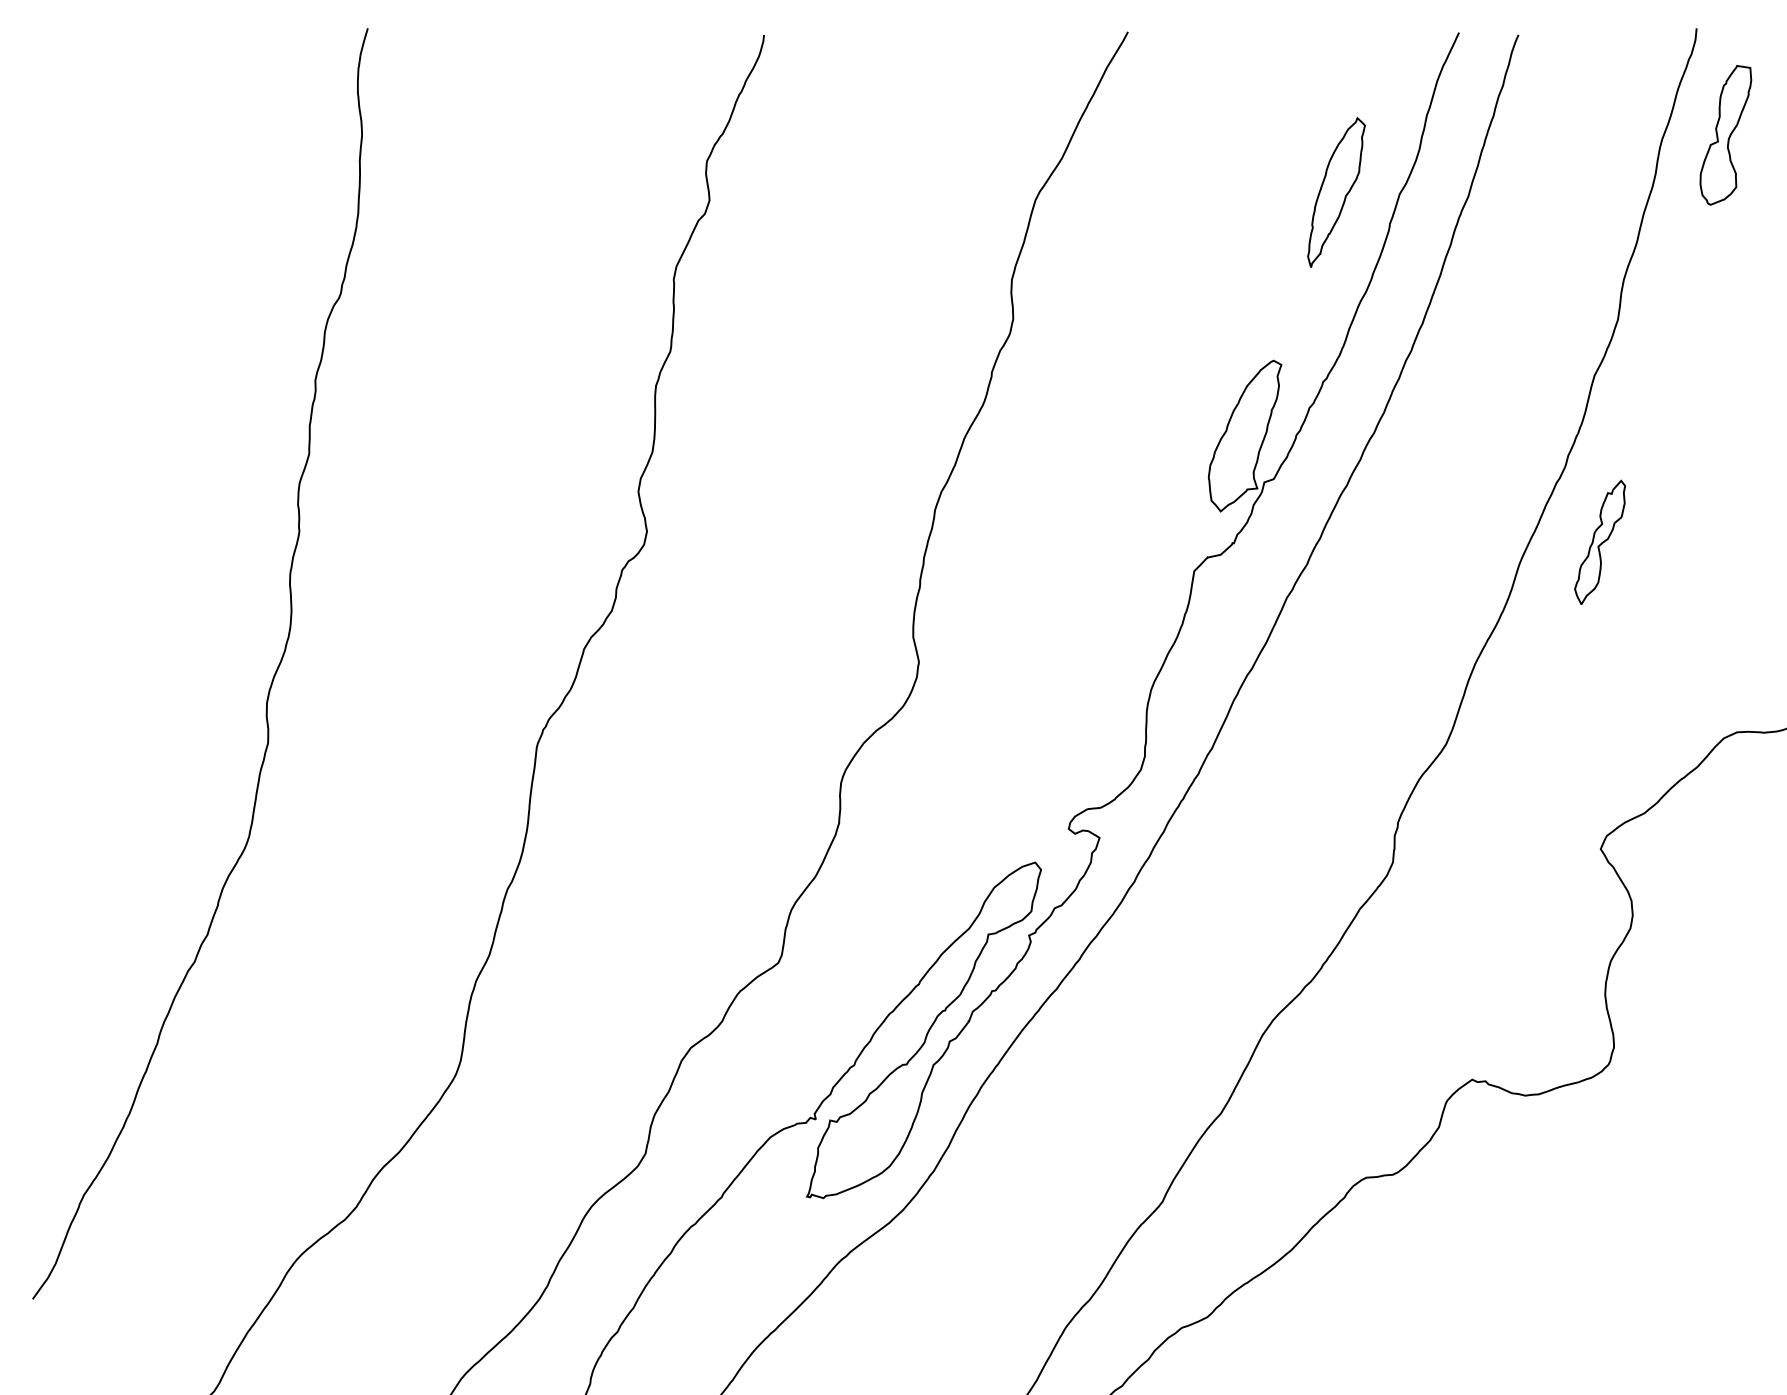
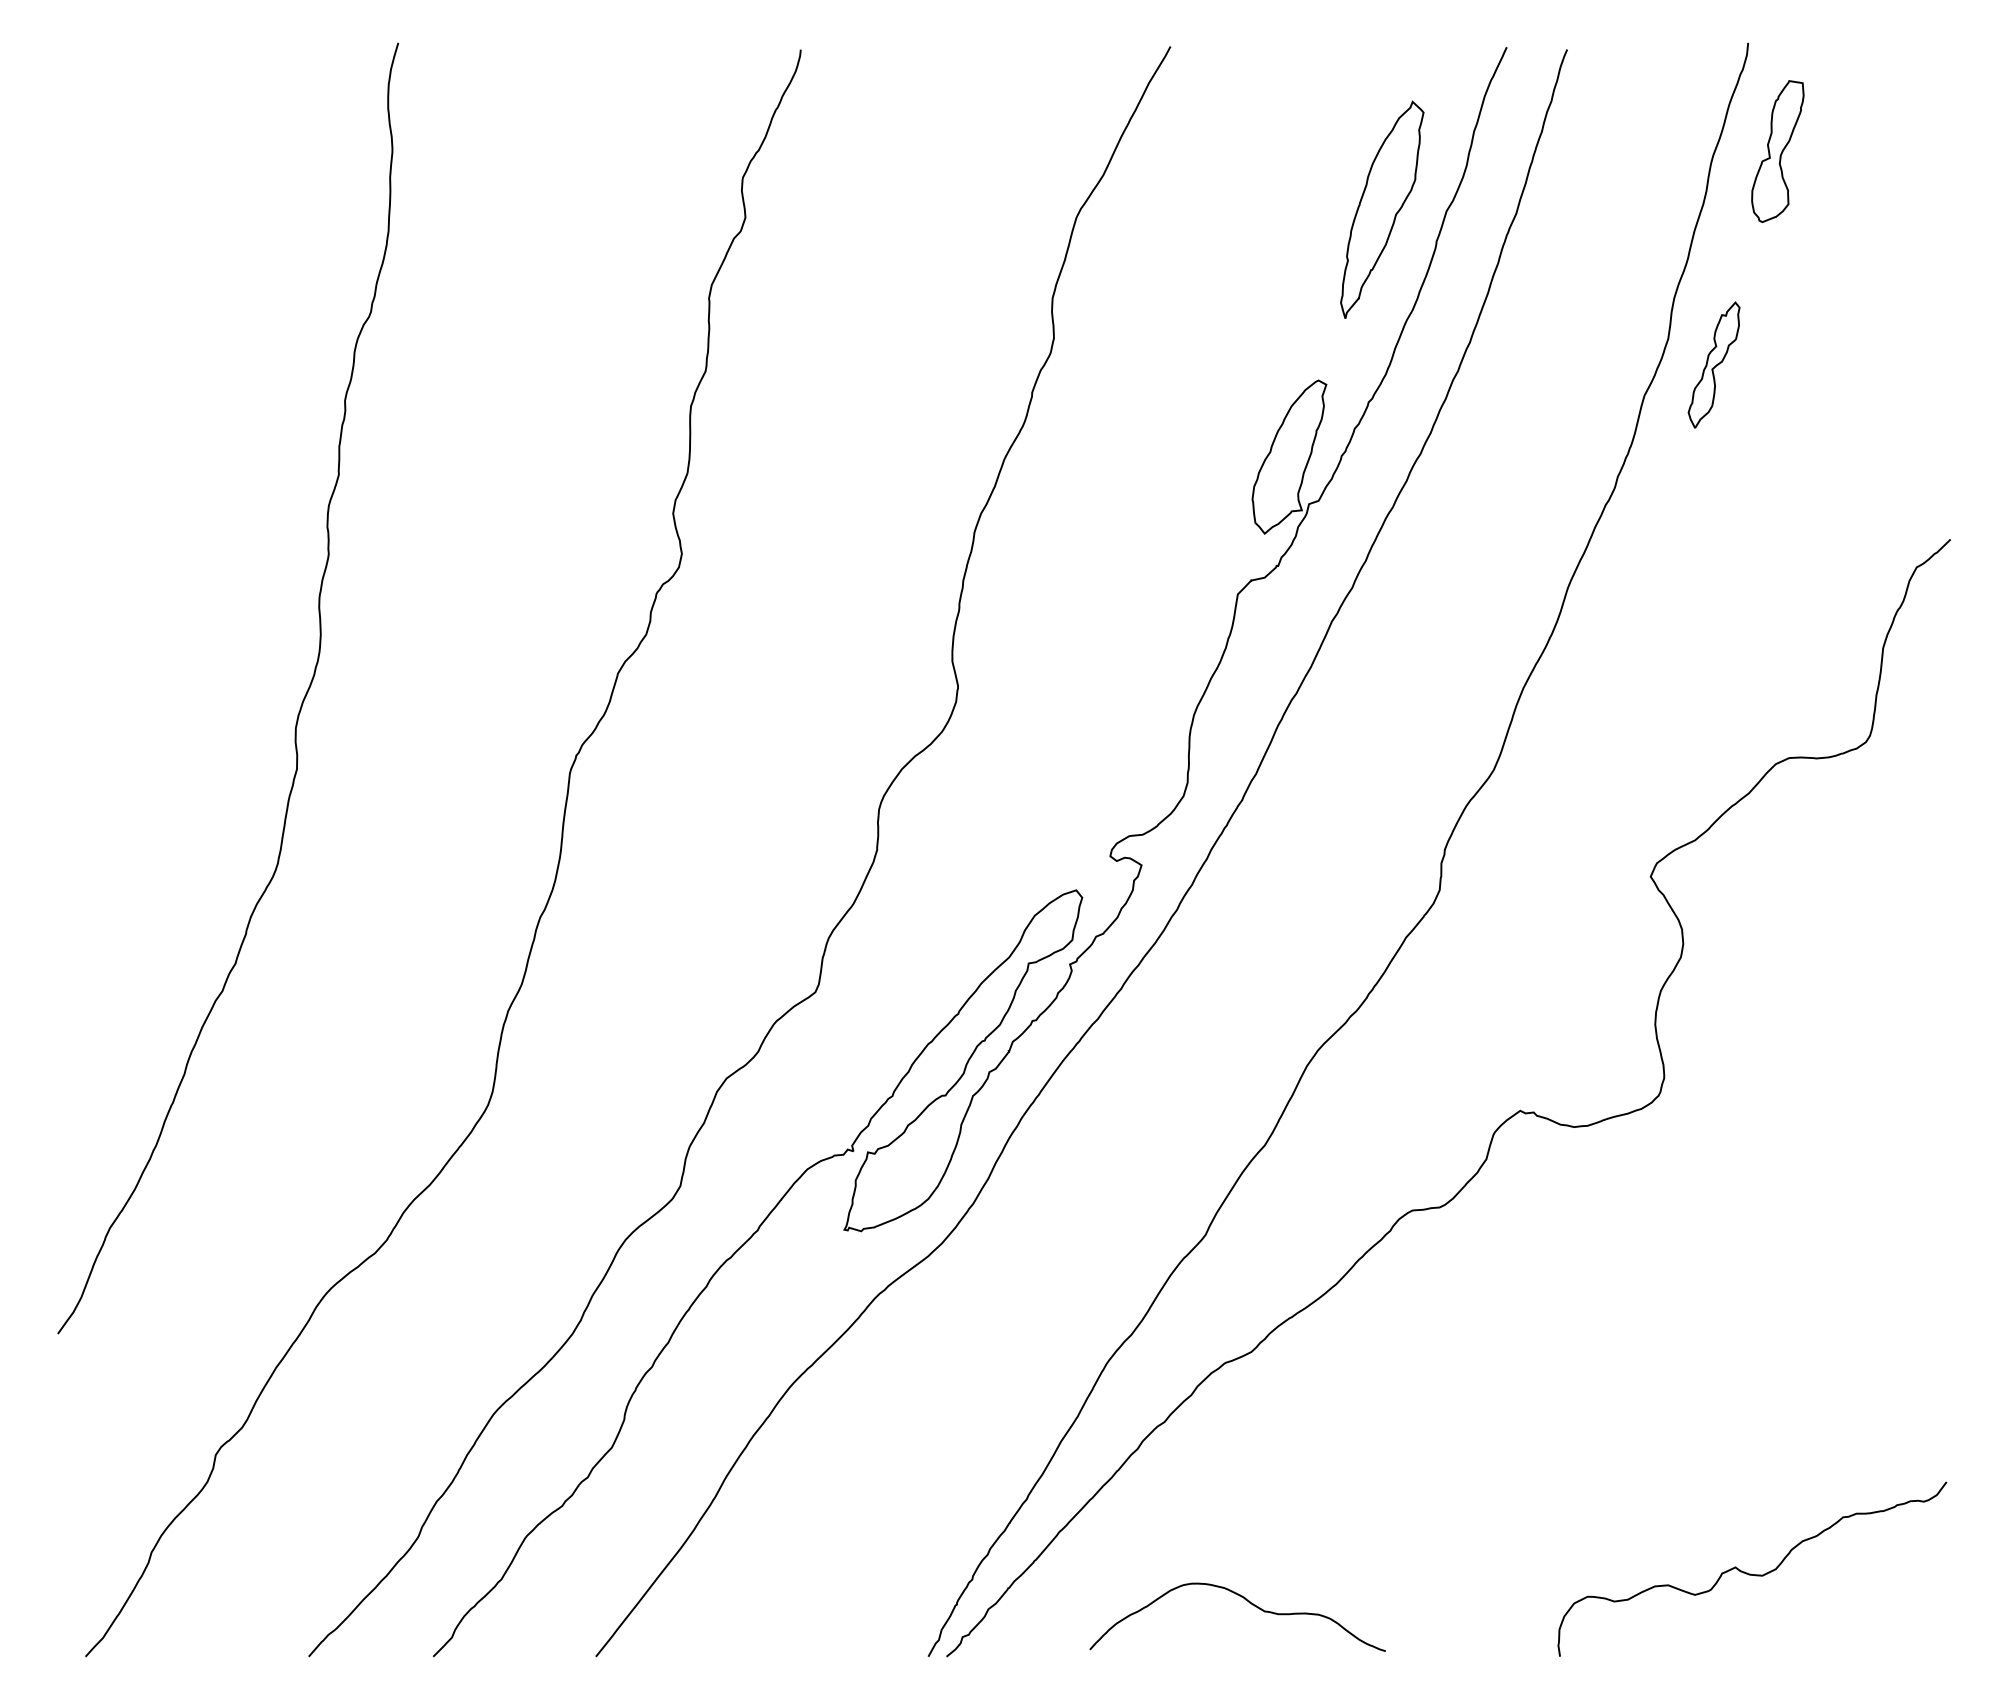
part: (1336, 192) -> (1382, 209), size x1.43
part: (1599, 541) -> (1713, 364), moved

